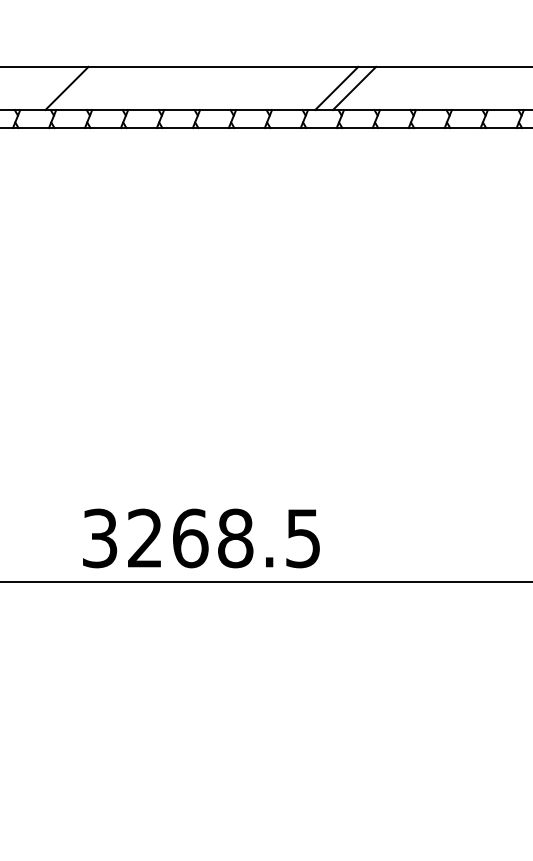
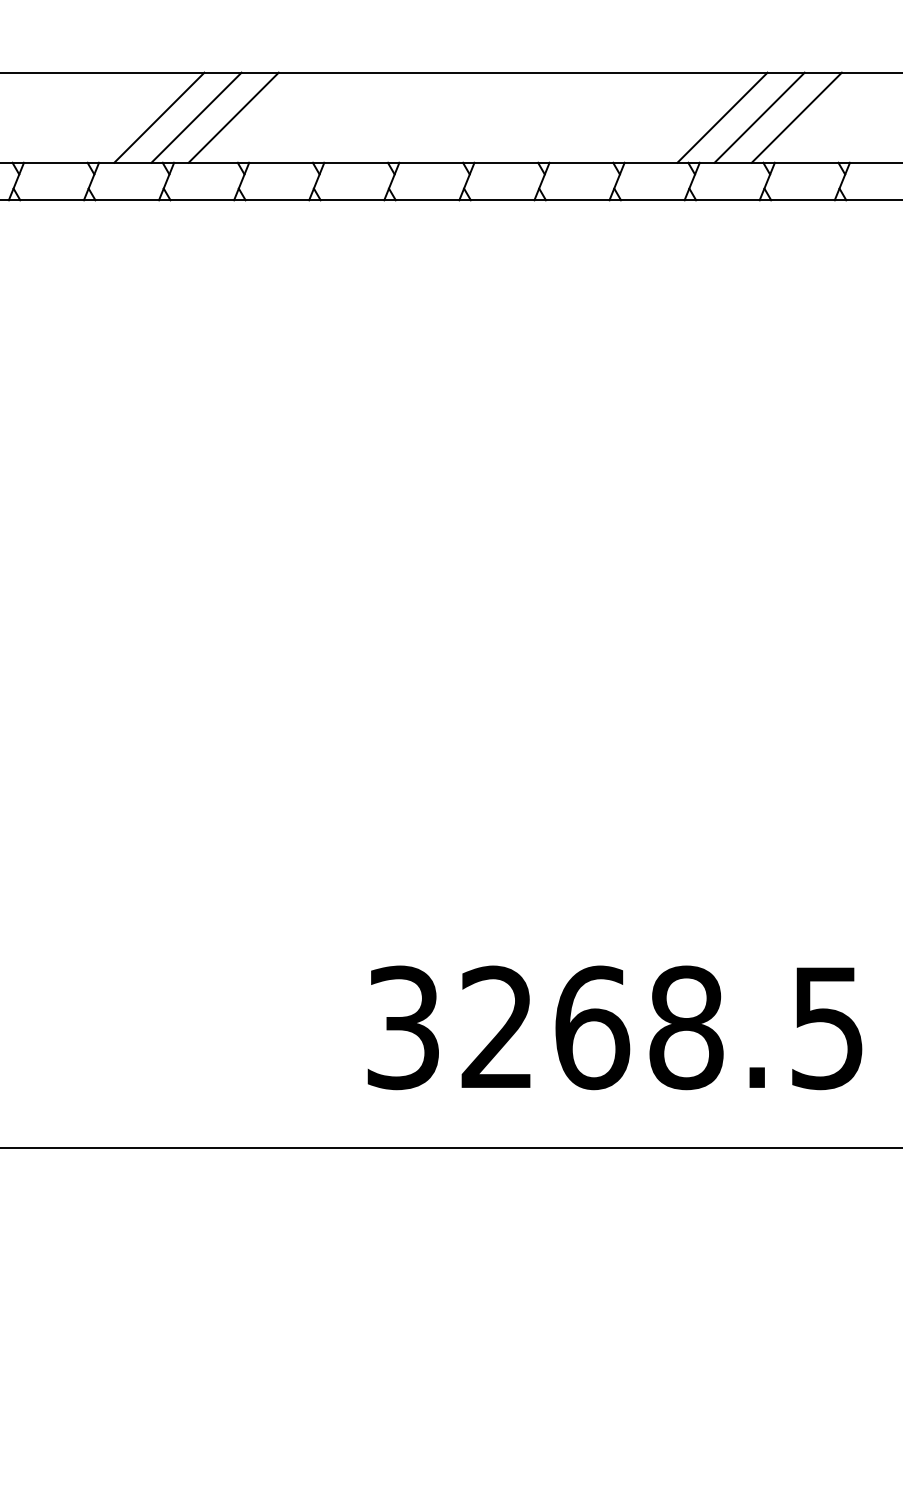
line: (48, 88) -> (157, 117), added
line: (84, 88) -> (233, 117), added
line: (318, 88) -> (721, 117), added
text: (201, 538) -> (615, 1027), moved

